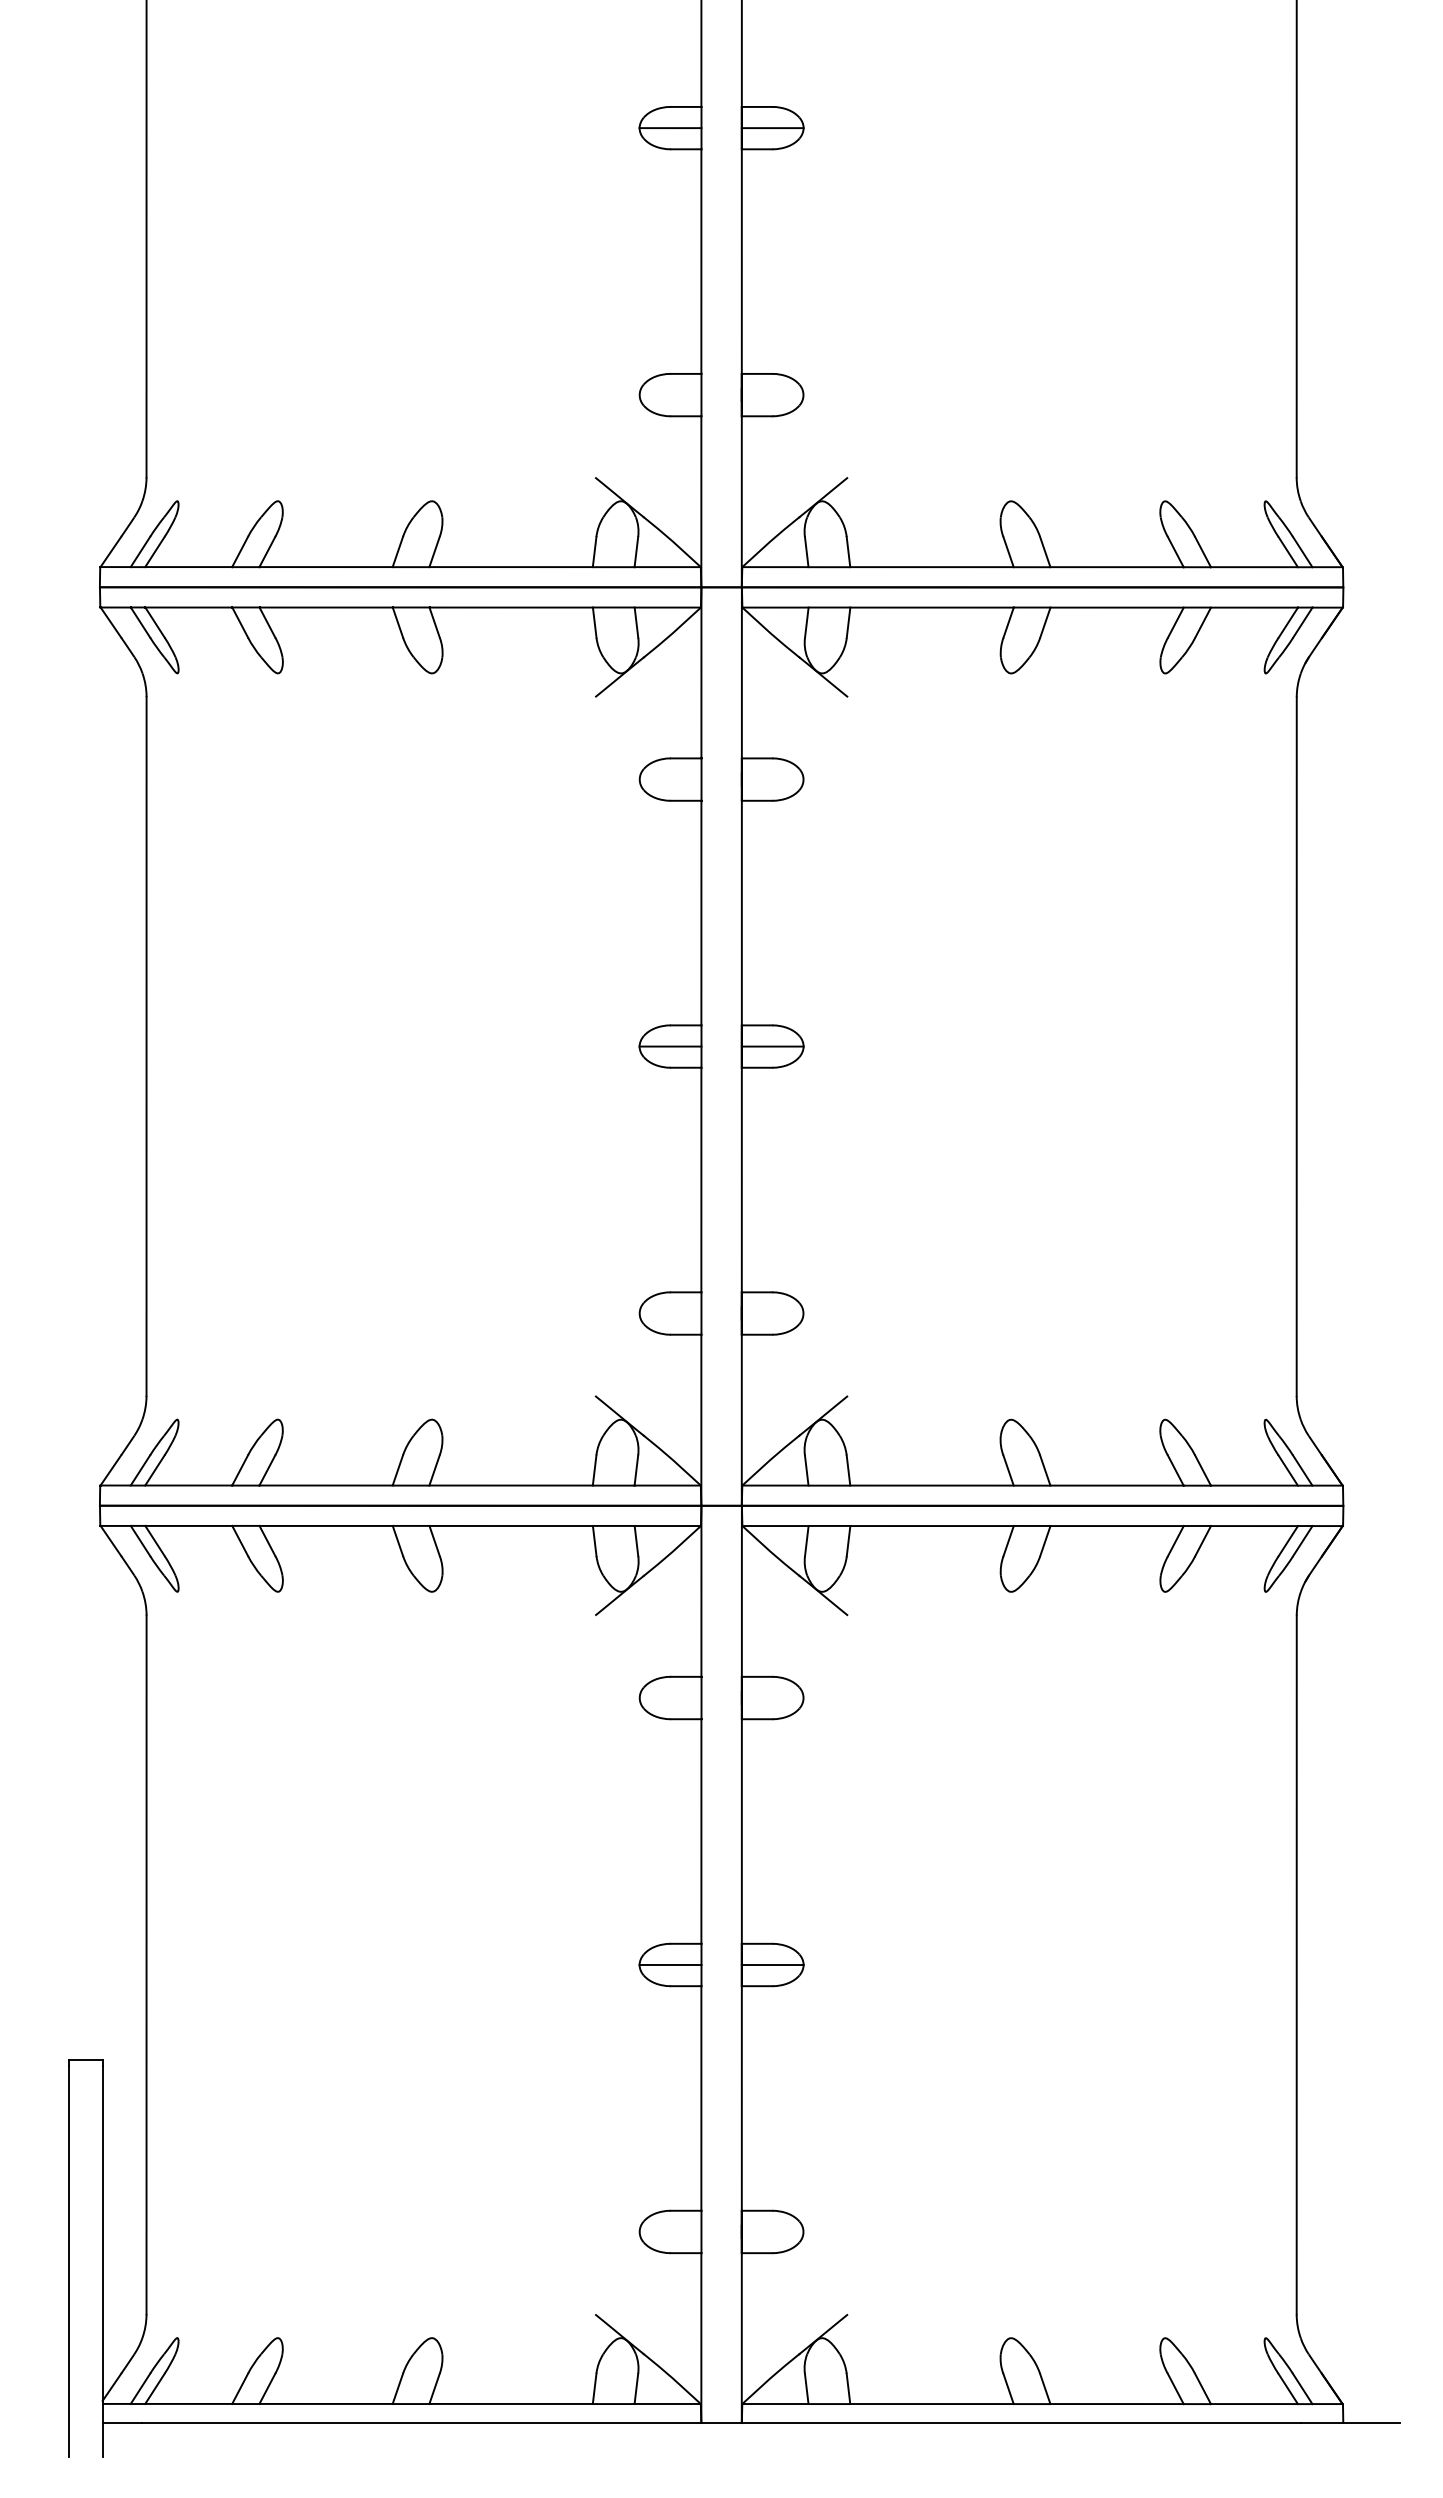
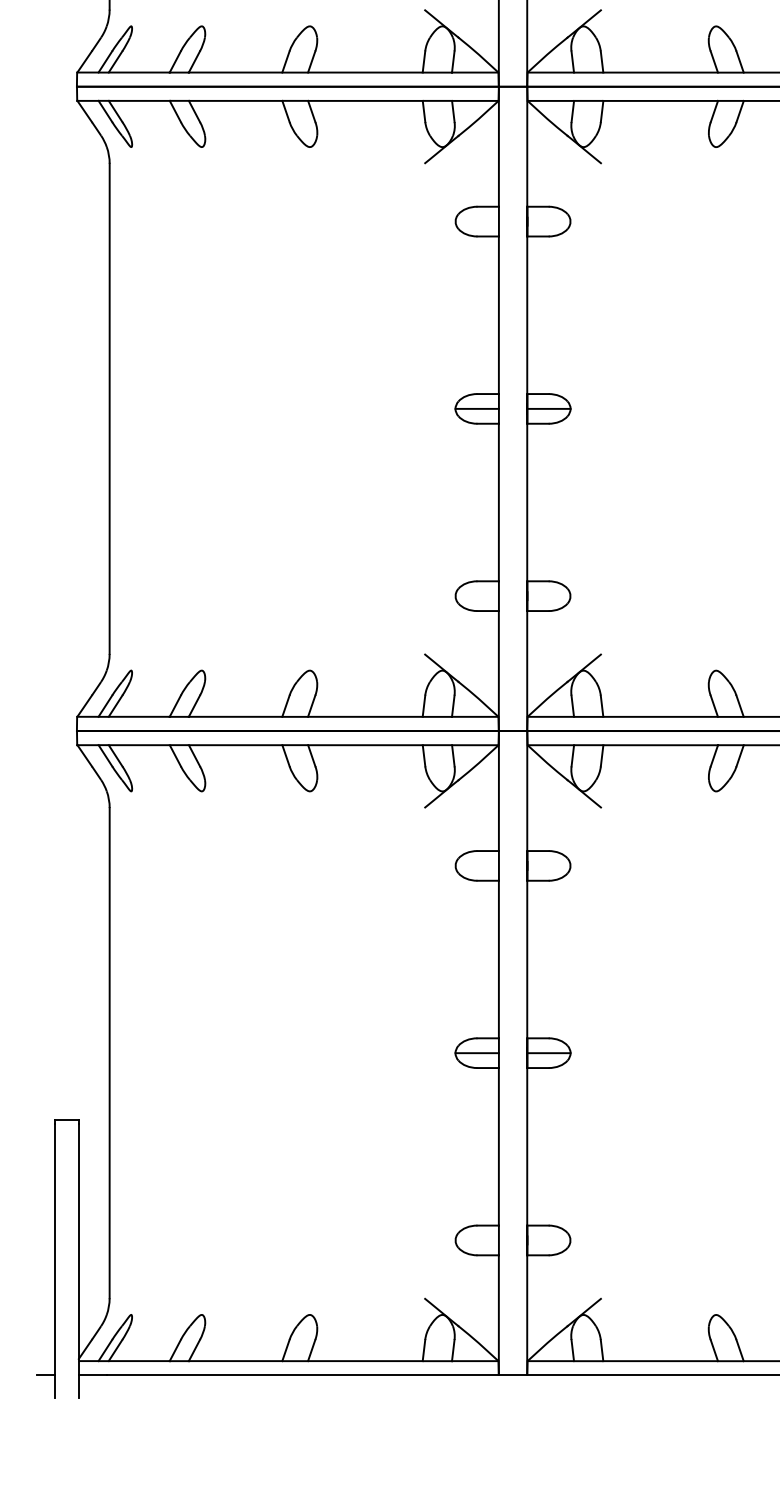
line: (55, 2423) -> (45, 1374), added

